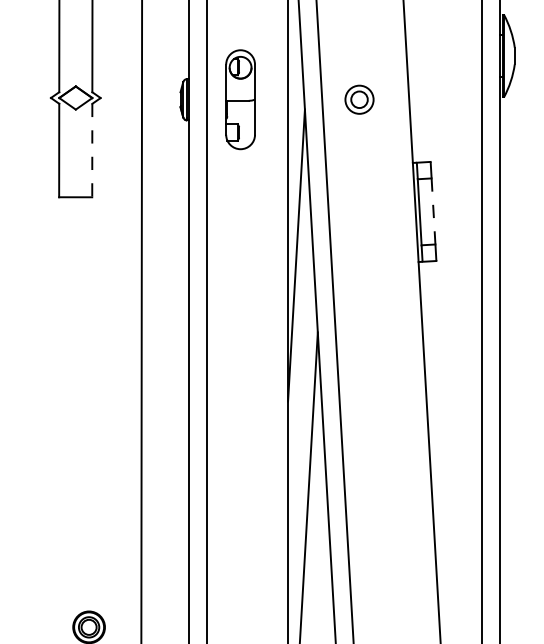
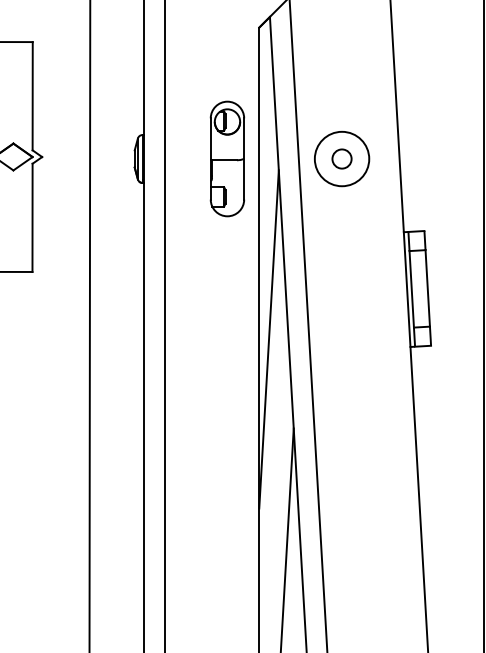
part: (240, 99) -> (227, 158), moved
circle: (359, 99) -> (342, 158), size x1.67
line: (92, 150) -> (32, 217), dashed -> solid
line: (433, 211) -> (427, 288), dashed -> solid

